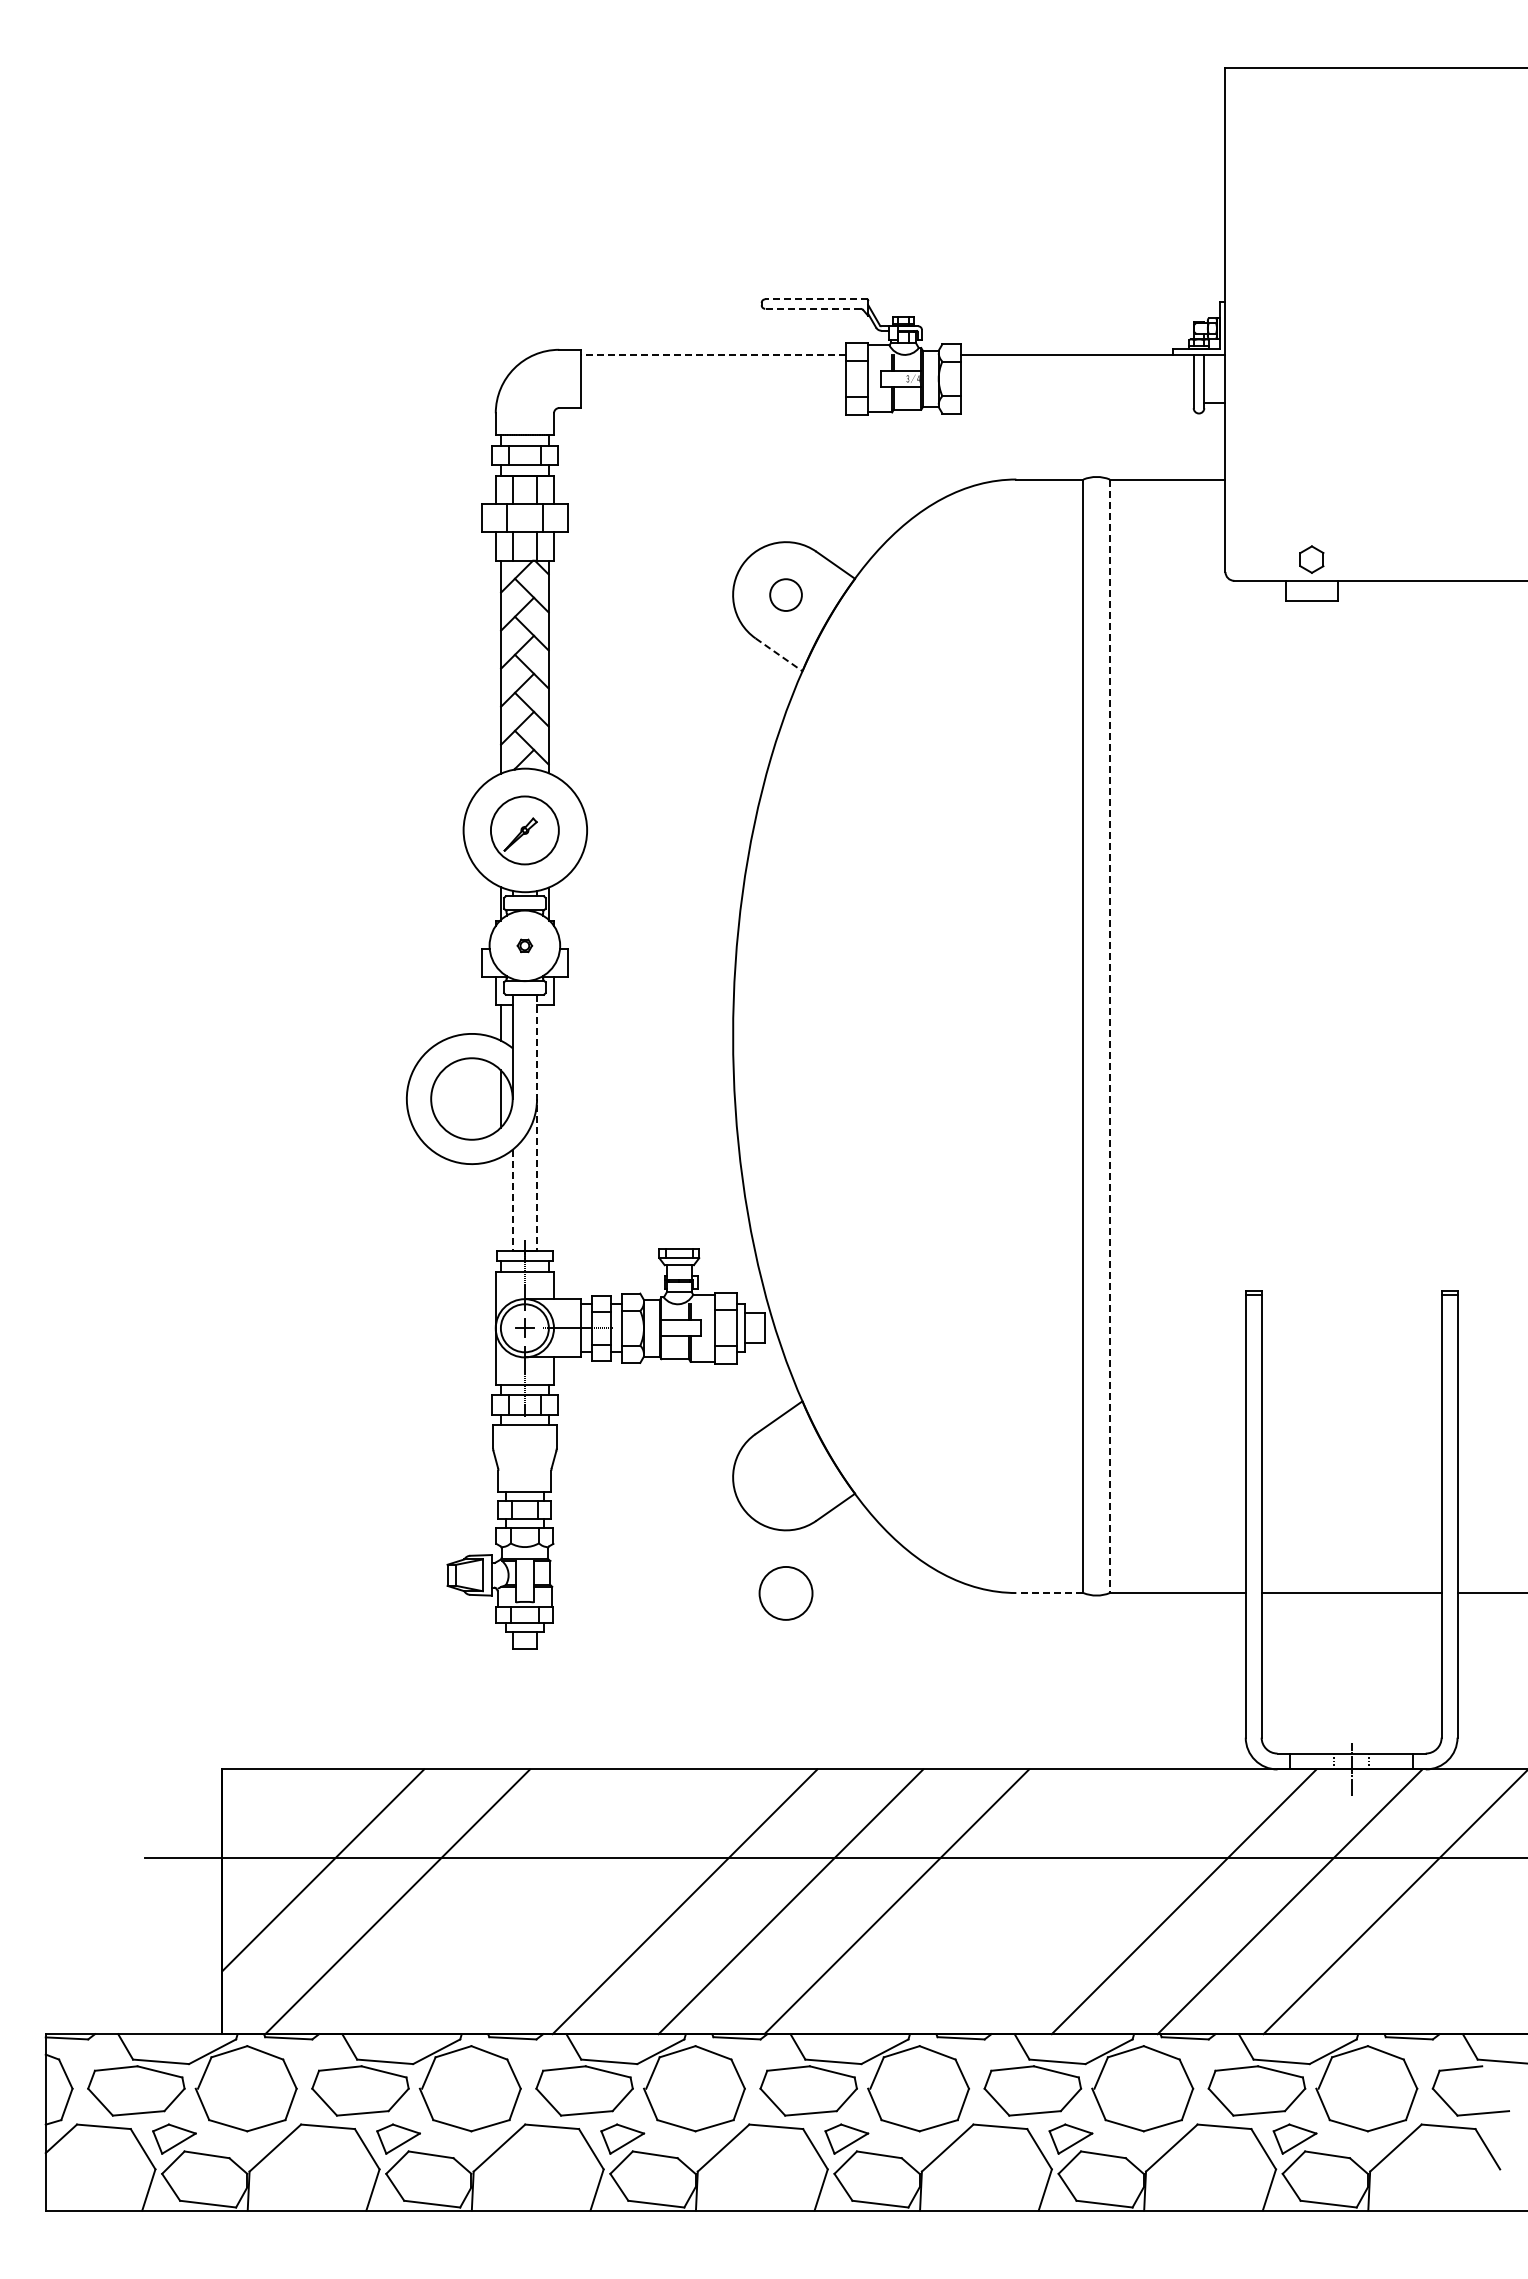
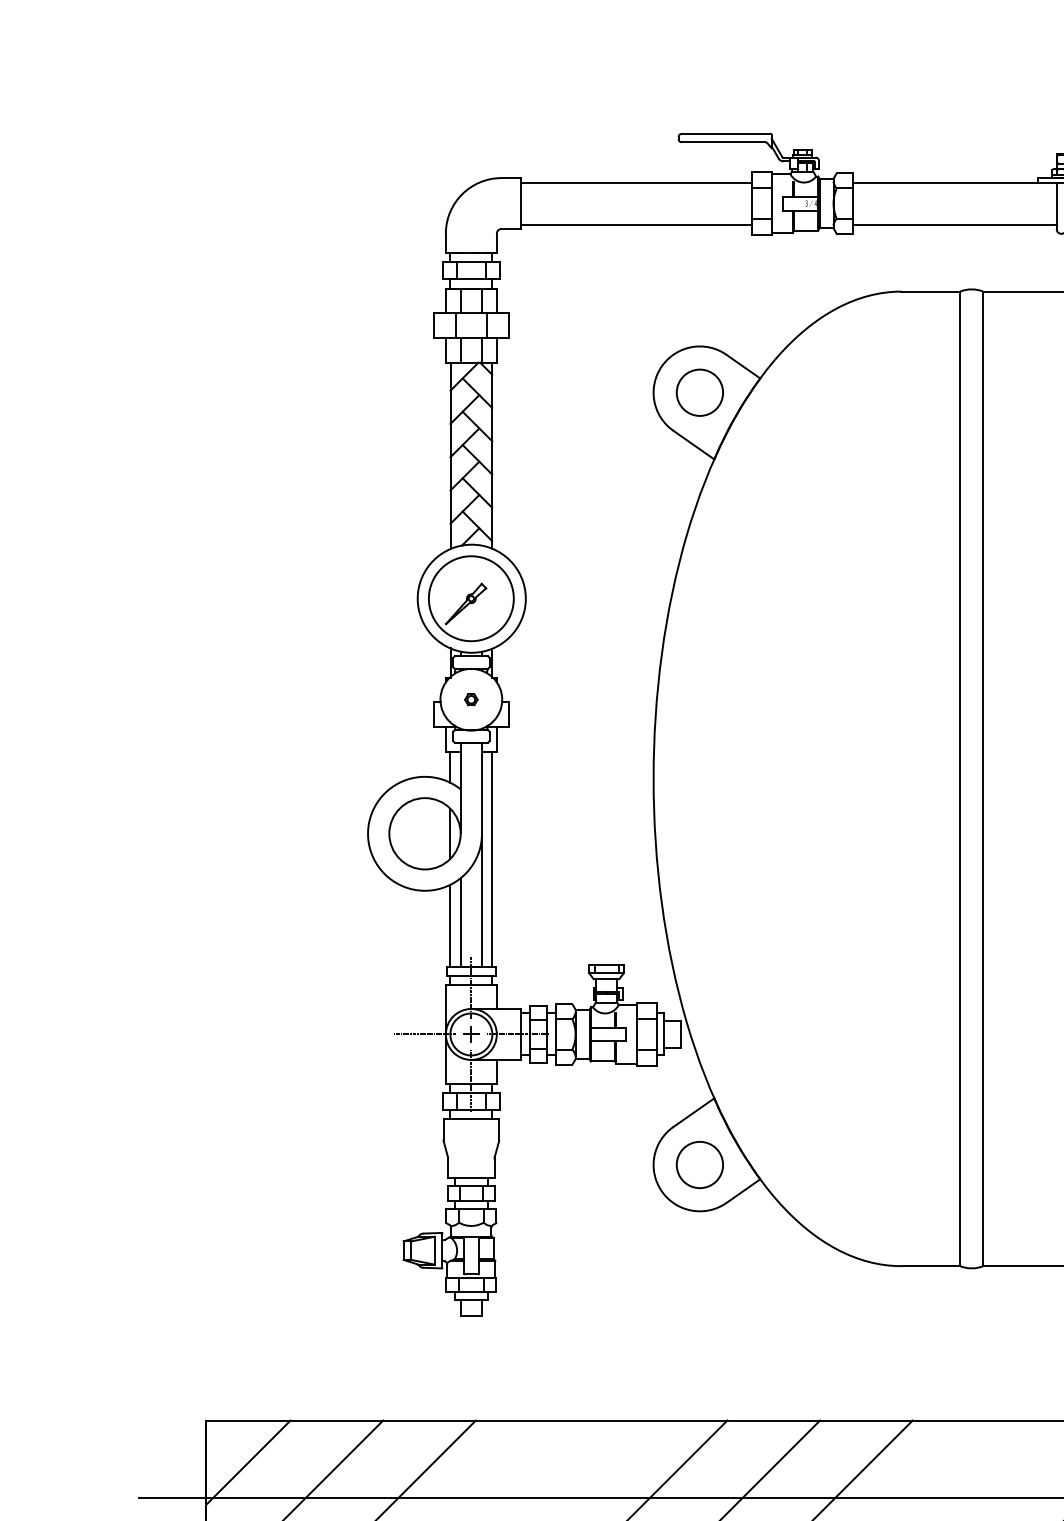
line: (815, 299) -> (725, 134), dashed -> solid
line: (812, 308) -> (723, 141), dashed -> solid
line: (713, 354) -> (636, 182), dashed -> solid
line: (713, 402) -> (636, 224), added
line: (1076, 402) -> (954, 224), added
circle: (785, 594) -> (699, 392), size x1.67
line: (779, 654) -> (694, 444), dashed -> solid
part: (524, 830) -> (471, 598), size x1.43
line: (1109, 1036) -> (983, 779), dashed -> solid
line: (537, 1122) -> (482, 854), dashed -> solid
line: (548, 1127) -> (492, 858), added
line: (512, 1200) -> (460, 922), dashed -> solid
line: (500, 1203) -> (450, 925), added
line: (471, 1328) -> (424, 1034), added
circle: (785, 1593) -> (699, 1165), moved
line: (1049, 1593) -> (930, 1266), dashed -> solid
line: (270, 1817) -> (248, 1462), added

